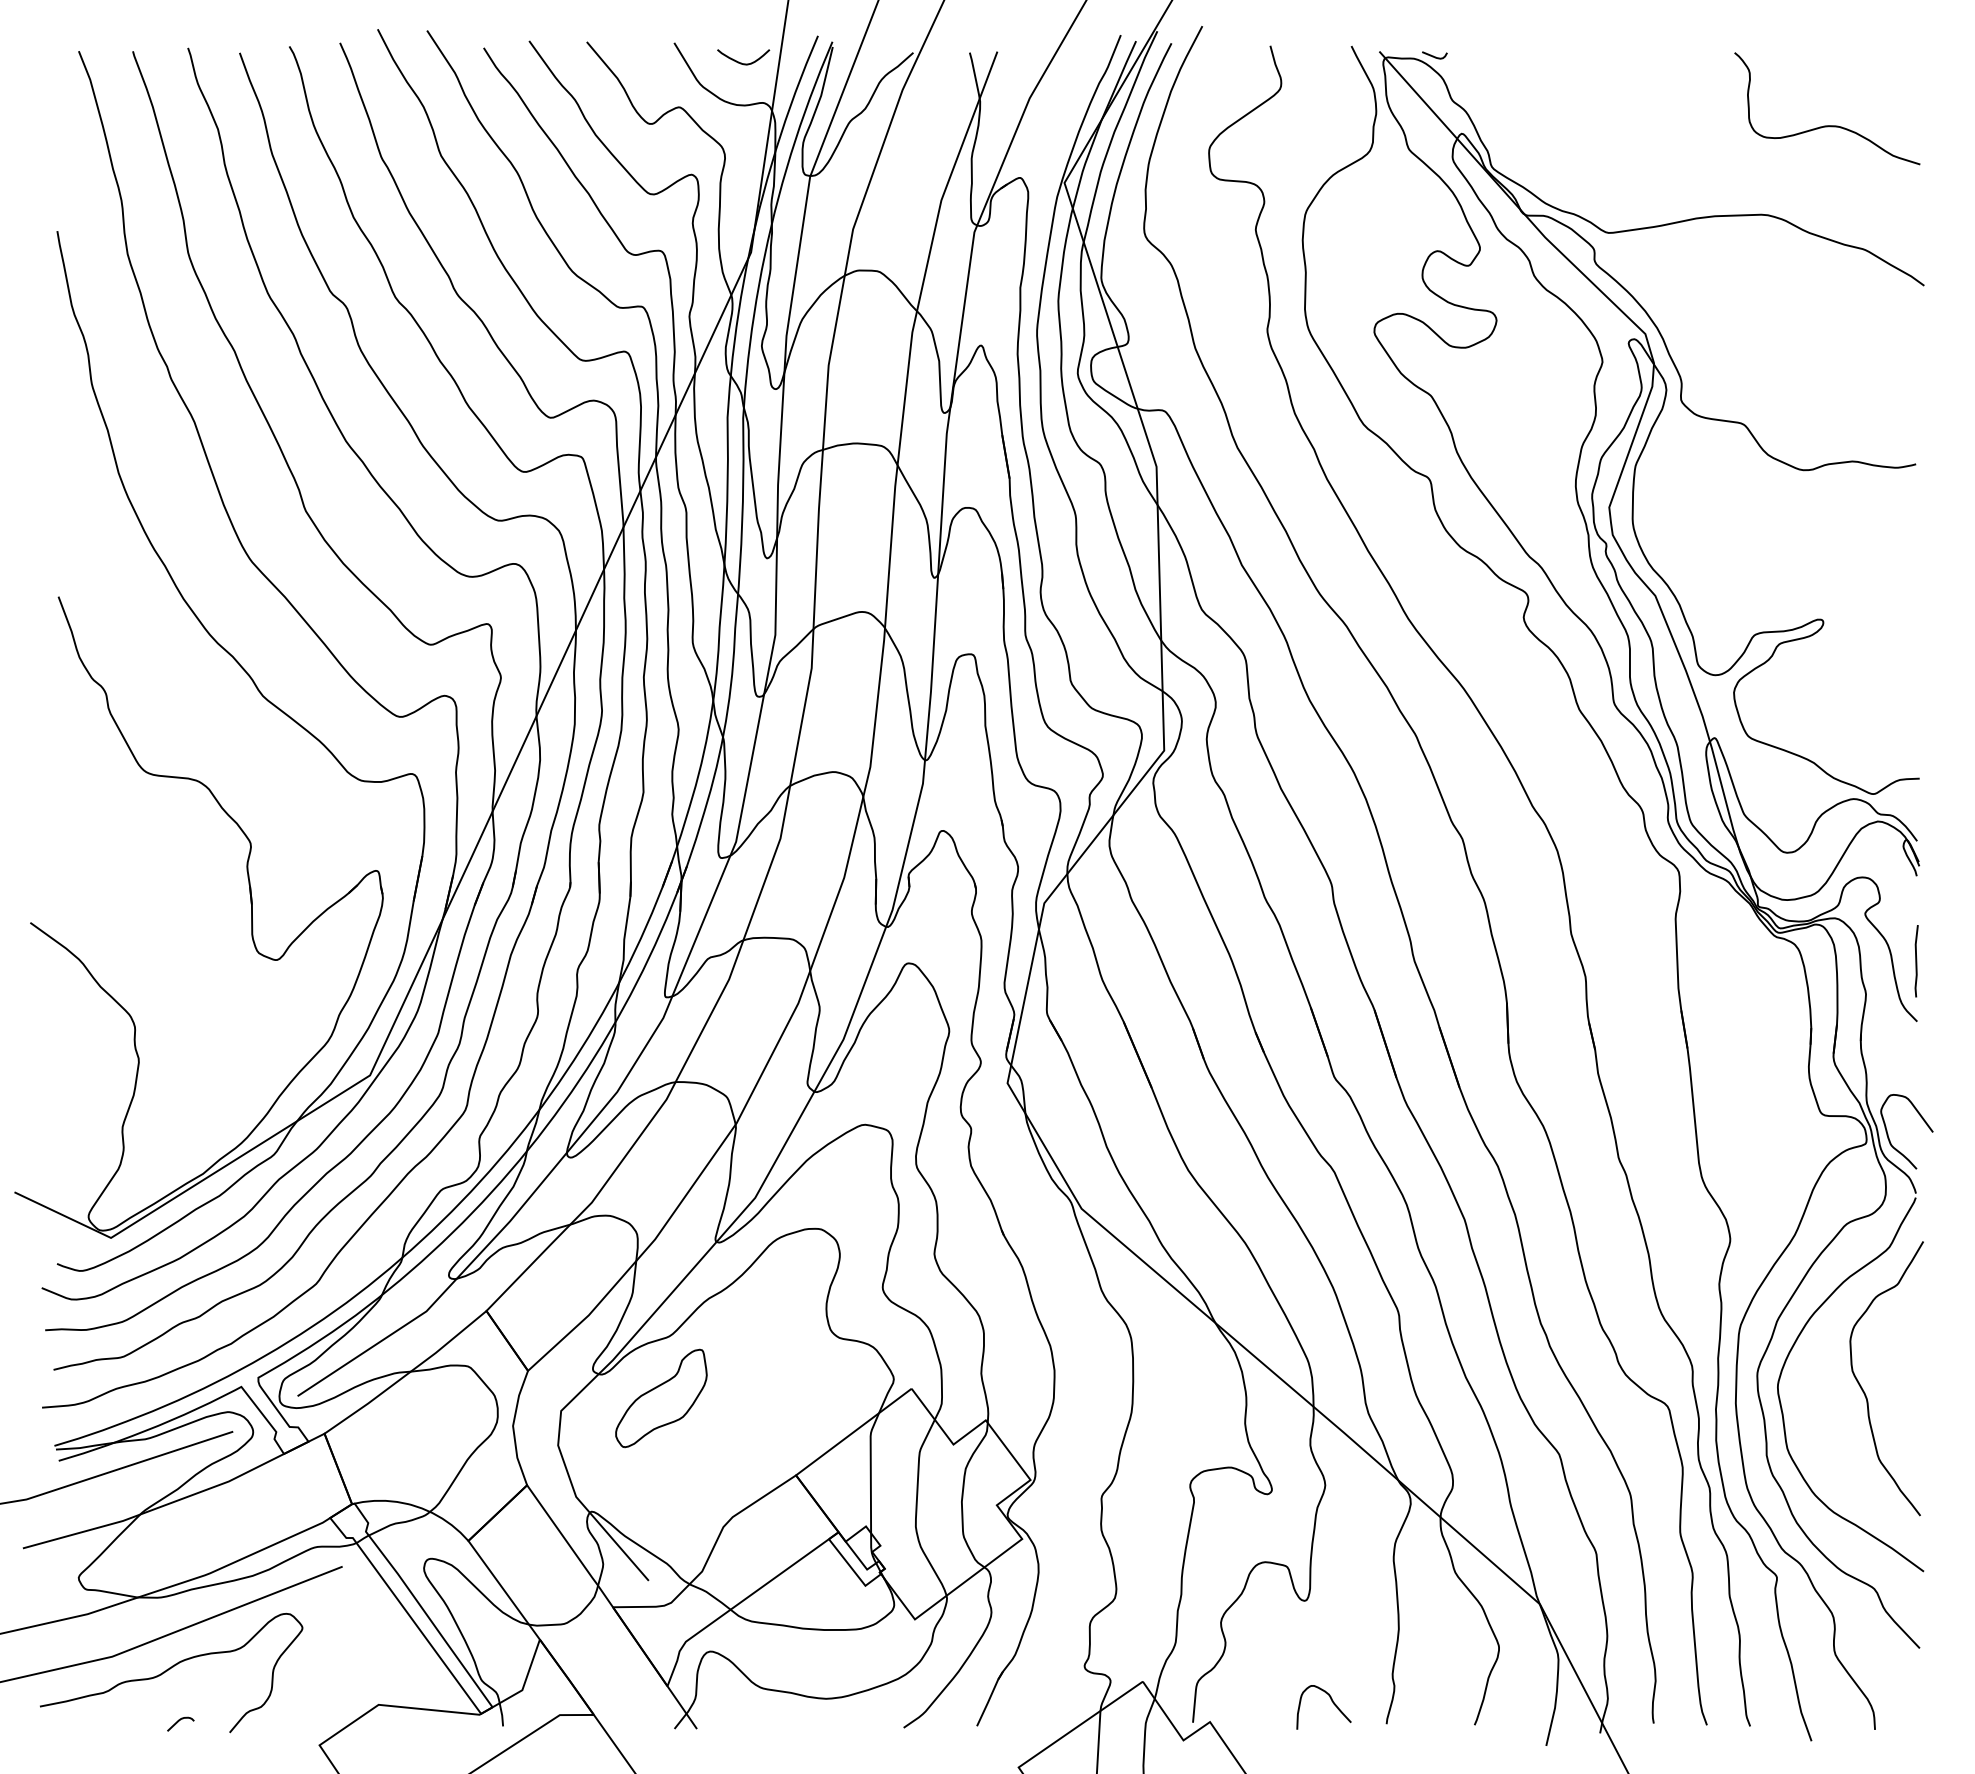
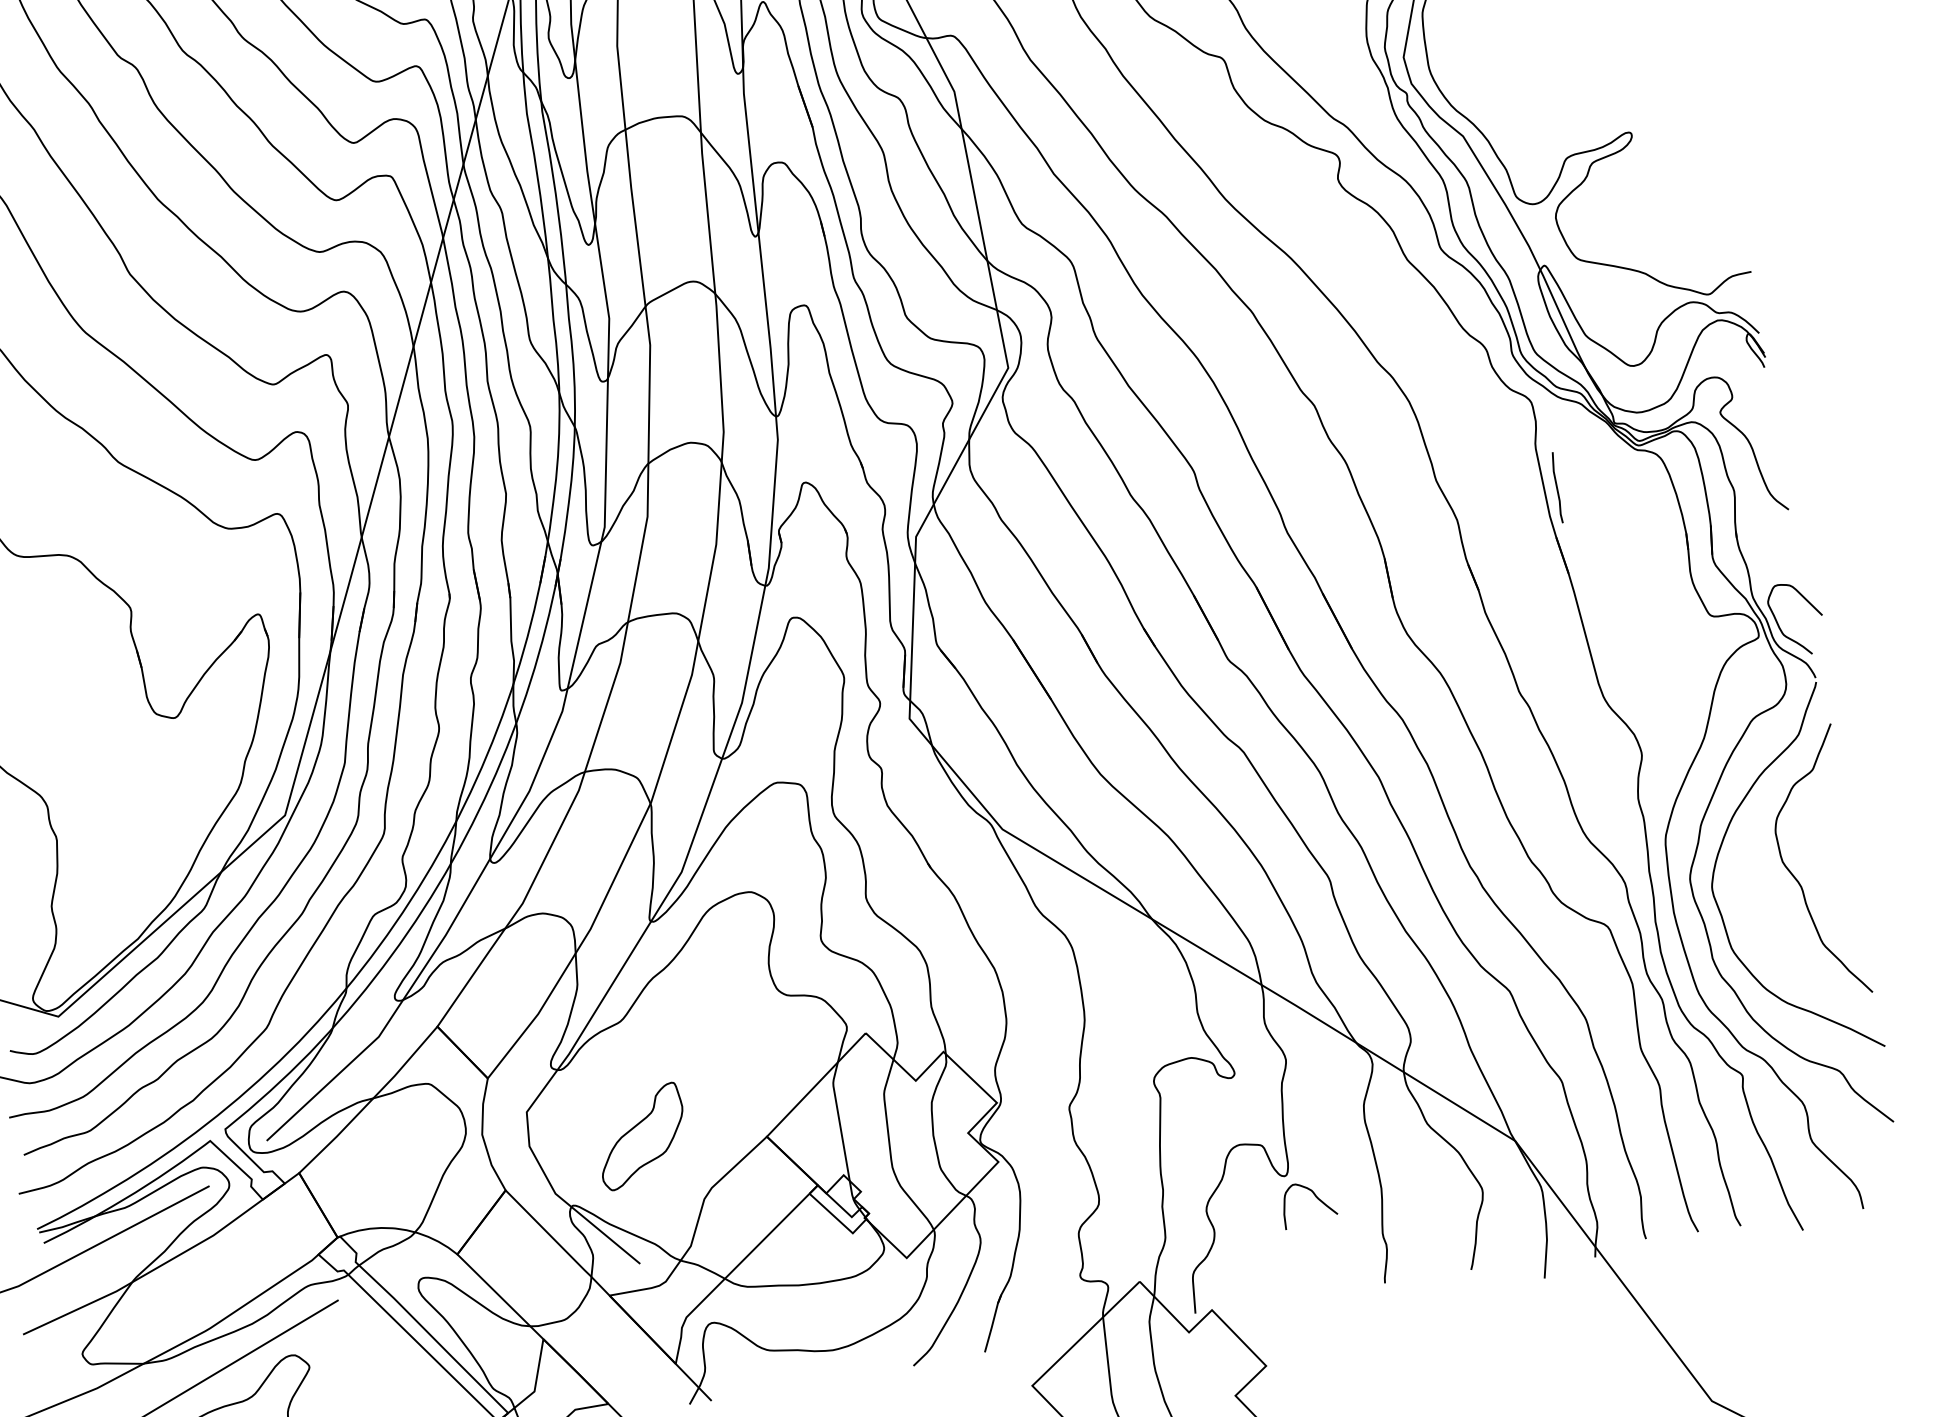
line: (1916, 961) -> (1557, 488), moved
part: (661, 1398) -> (641, 1136), moved
curve: (1331, 1701) -> (1315, 1196), moved

